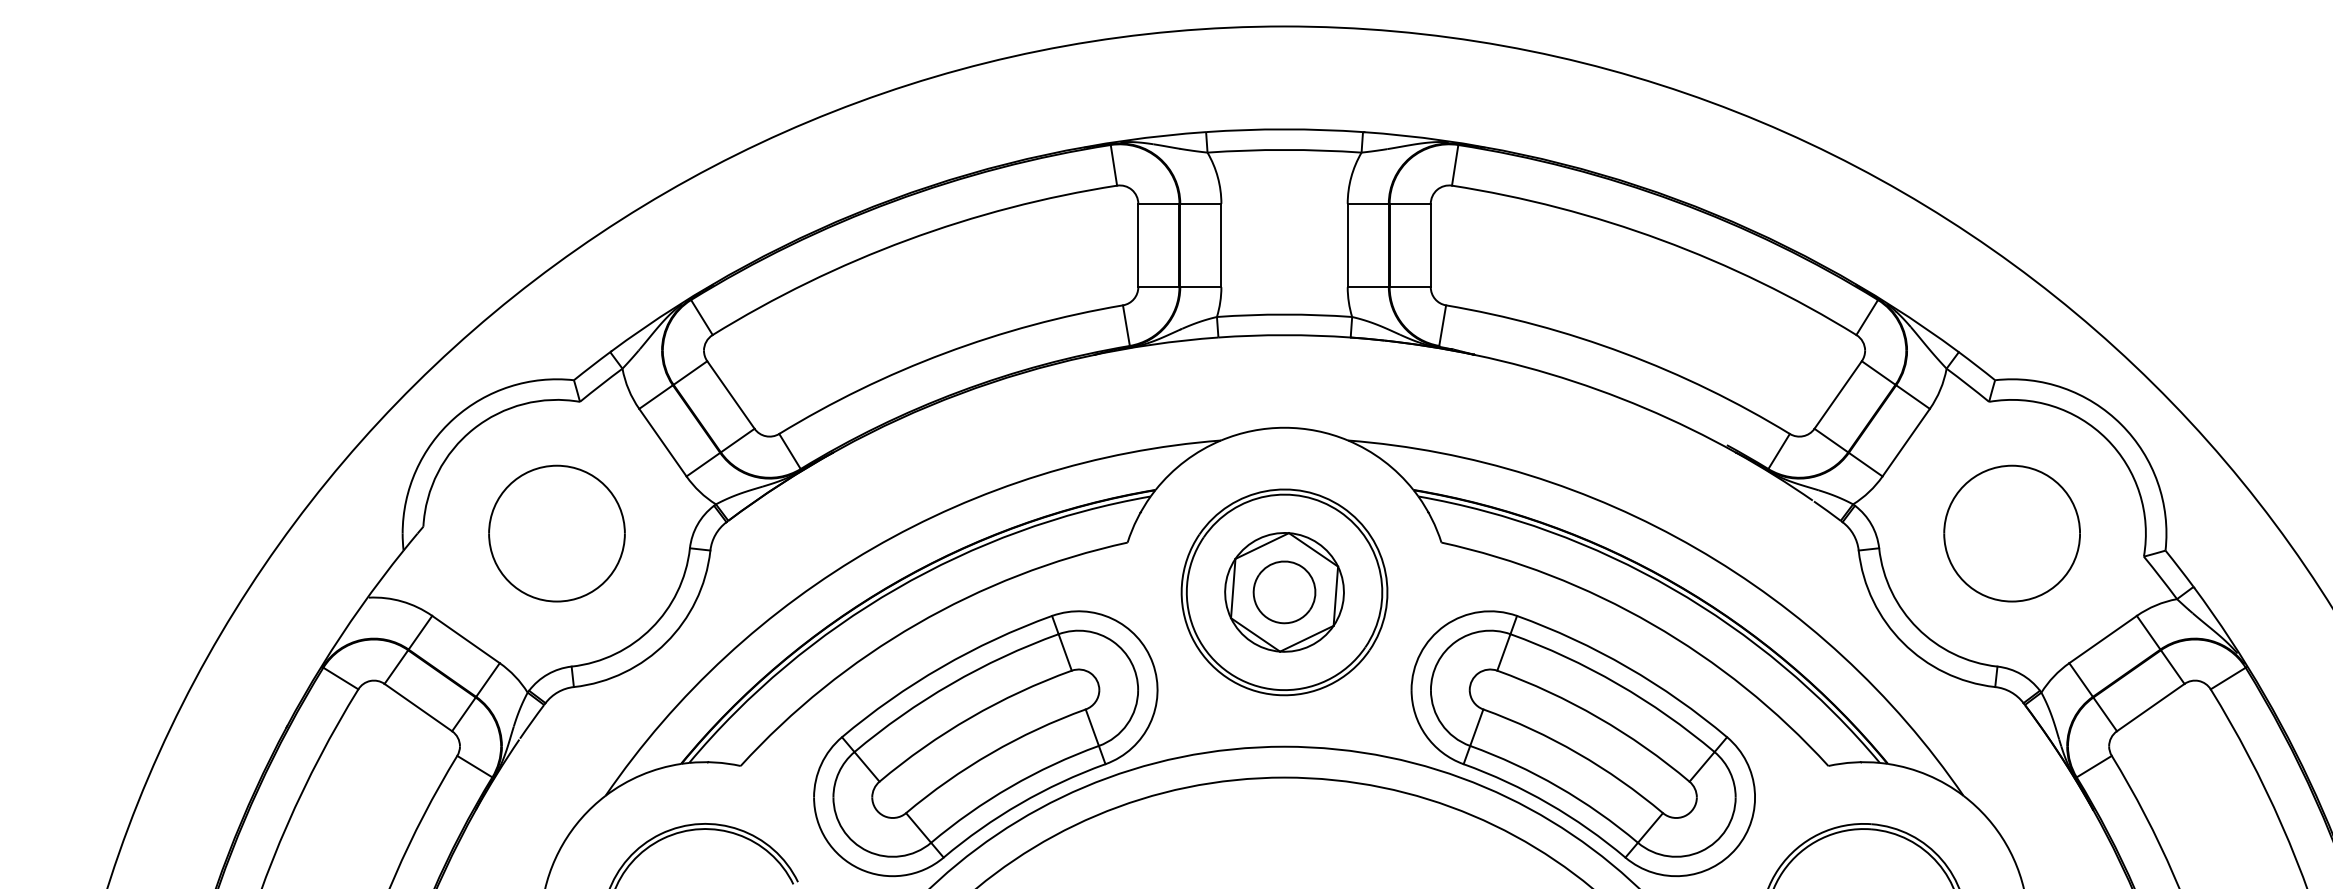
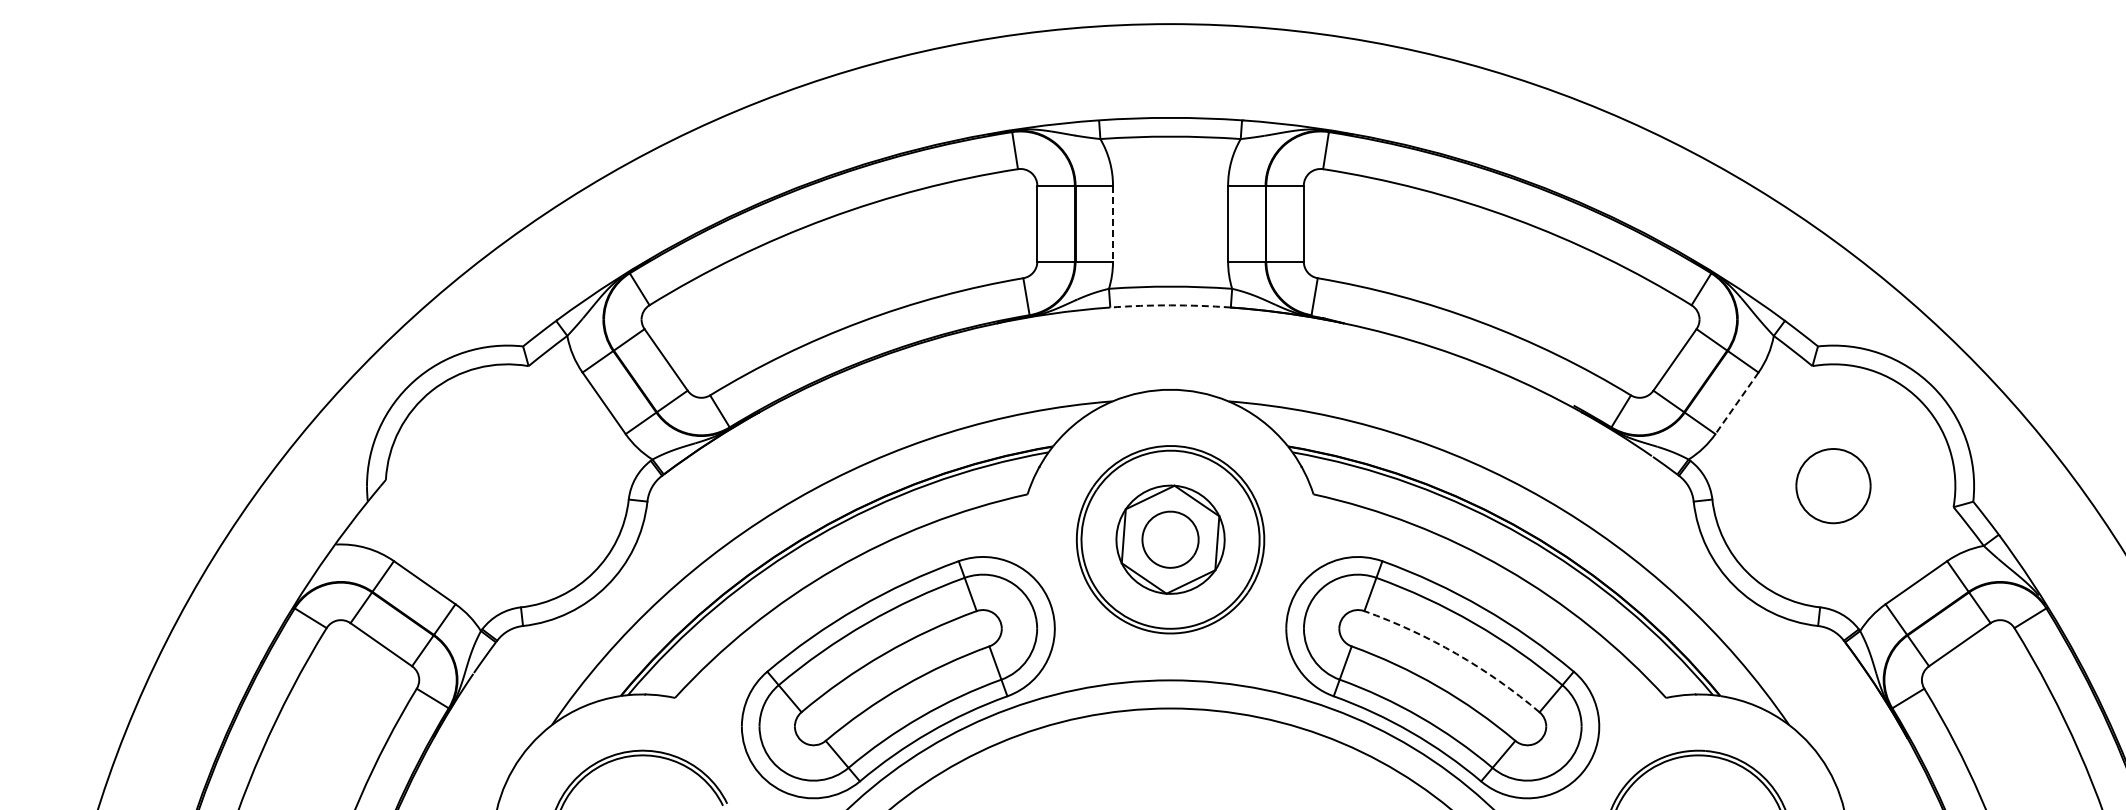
line: (1221, 245) -> (1113, 223), solid -> dashed
arc: (1284, 335) -> (1170, 305), solid -> dashed
line: (1906, 442) -> (1737, 403), solid -> dashed
part: (556, 532) -> (507, 485), removed
part: (2012, 532) -> (1833, 485), size x0.6
arc: (1598, 717) -> (1456, 653), solid -> dashed

